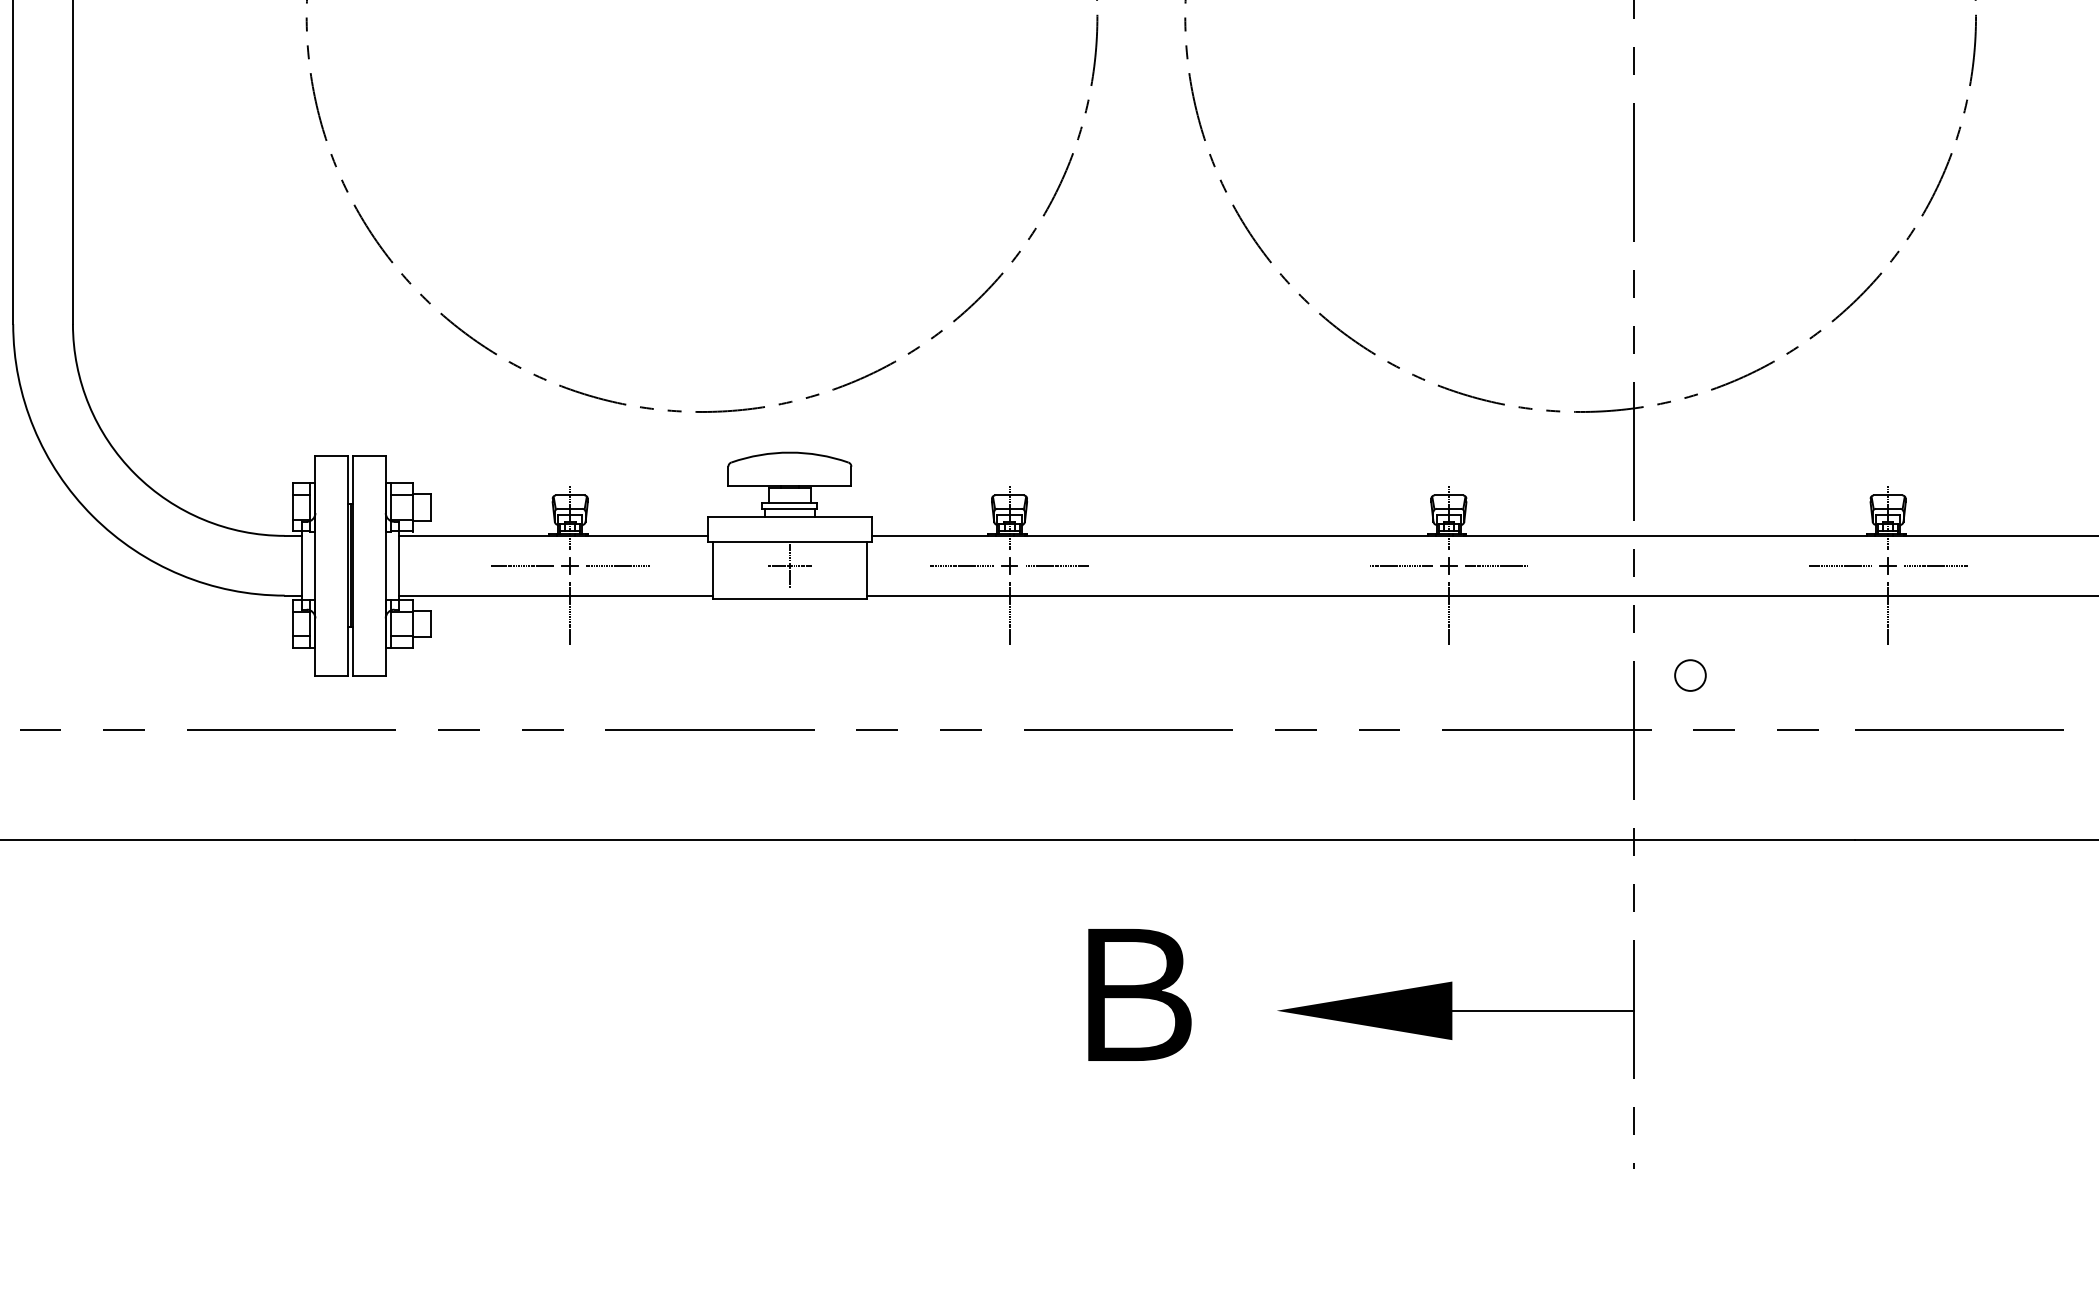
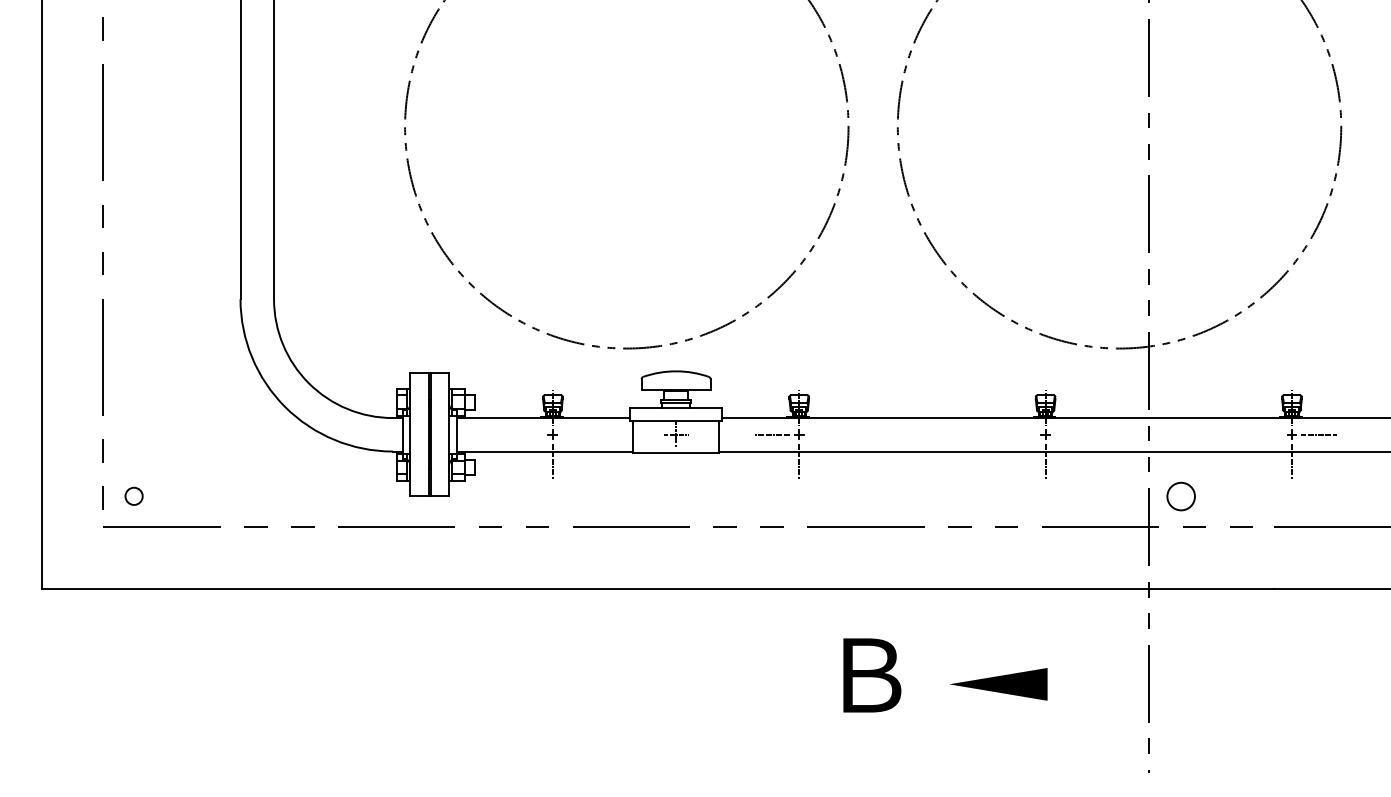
line: (523, 565) -> (526, 434), removed
line: (617, 565) -> (579, 434), removed
line: (1056, 565) -> (825, 434), removed
line: (1400, 565) -> (1018, 434), removed
line: (1496, 565) -> (1072, 434), removed
line: (1840, 565) -> (1265, 434), removed
circle: (1689, 674) -> (1180, 495), size x1.6
line: (1543, 1011) -> (1098, 684), removed

